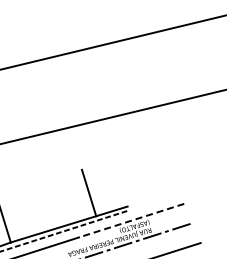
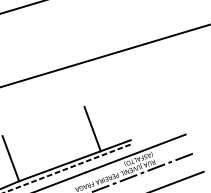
line: (131, 220) -> (135, 153), dashed -> solid

